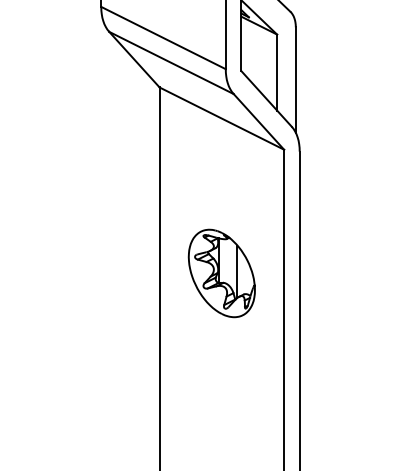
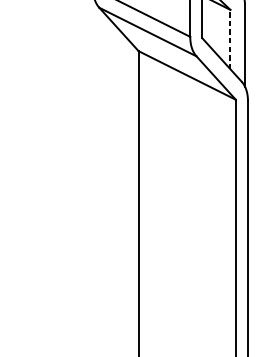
line: (277, 72) -> (230, 39), solid -> dashed
part: (221, 273) -> (186, 196), removed

